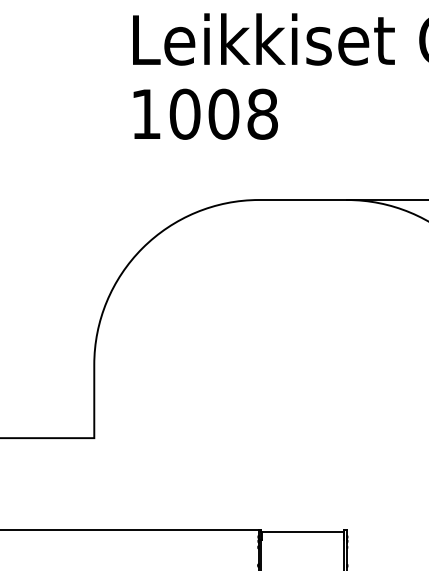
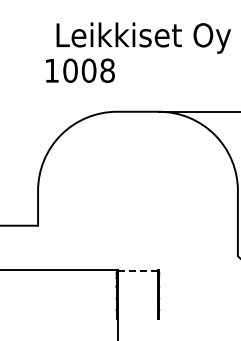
text: (205, 113) -> (80, 70), moved
line: (302, 531) -> (137, 270), solid -> dashed

